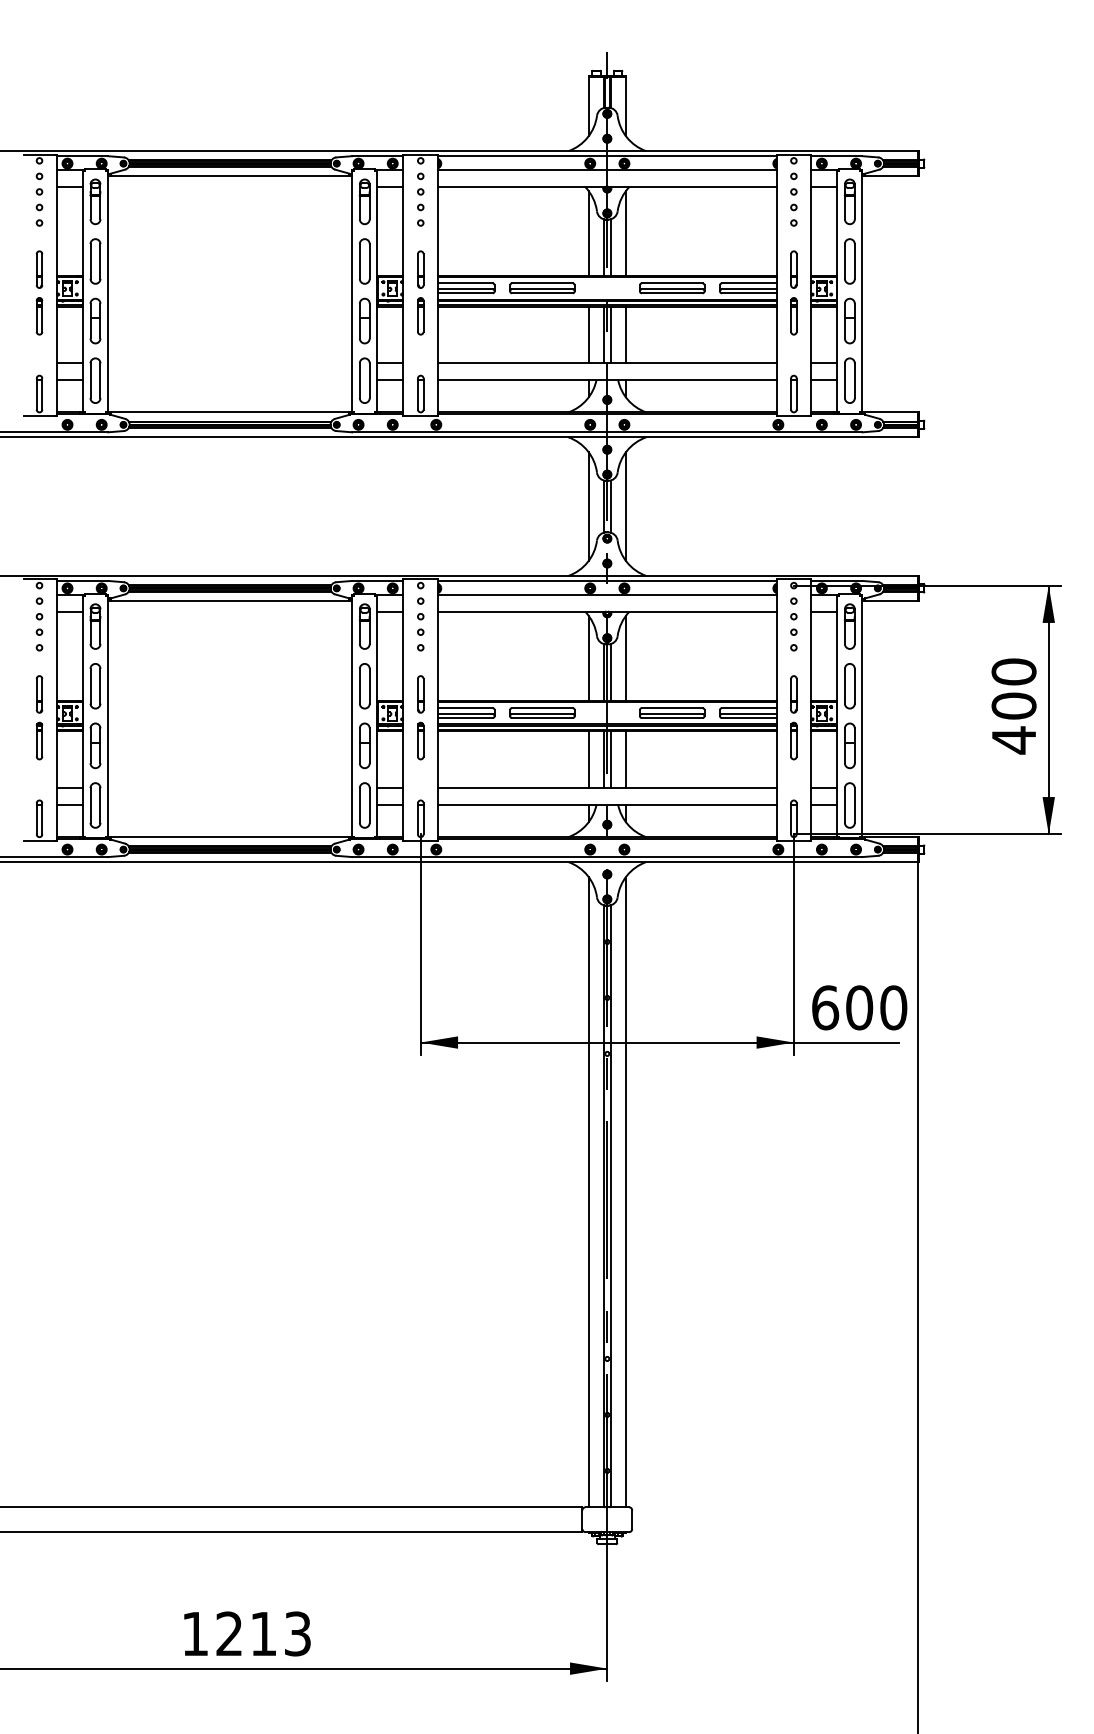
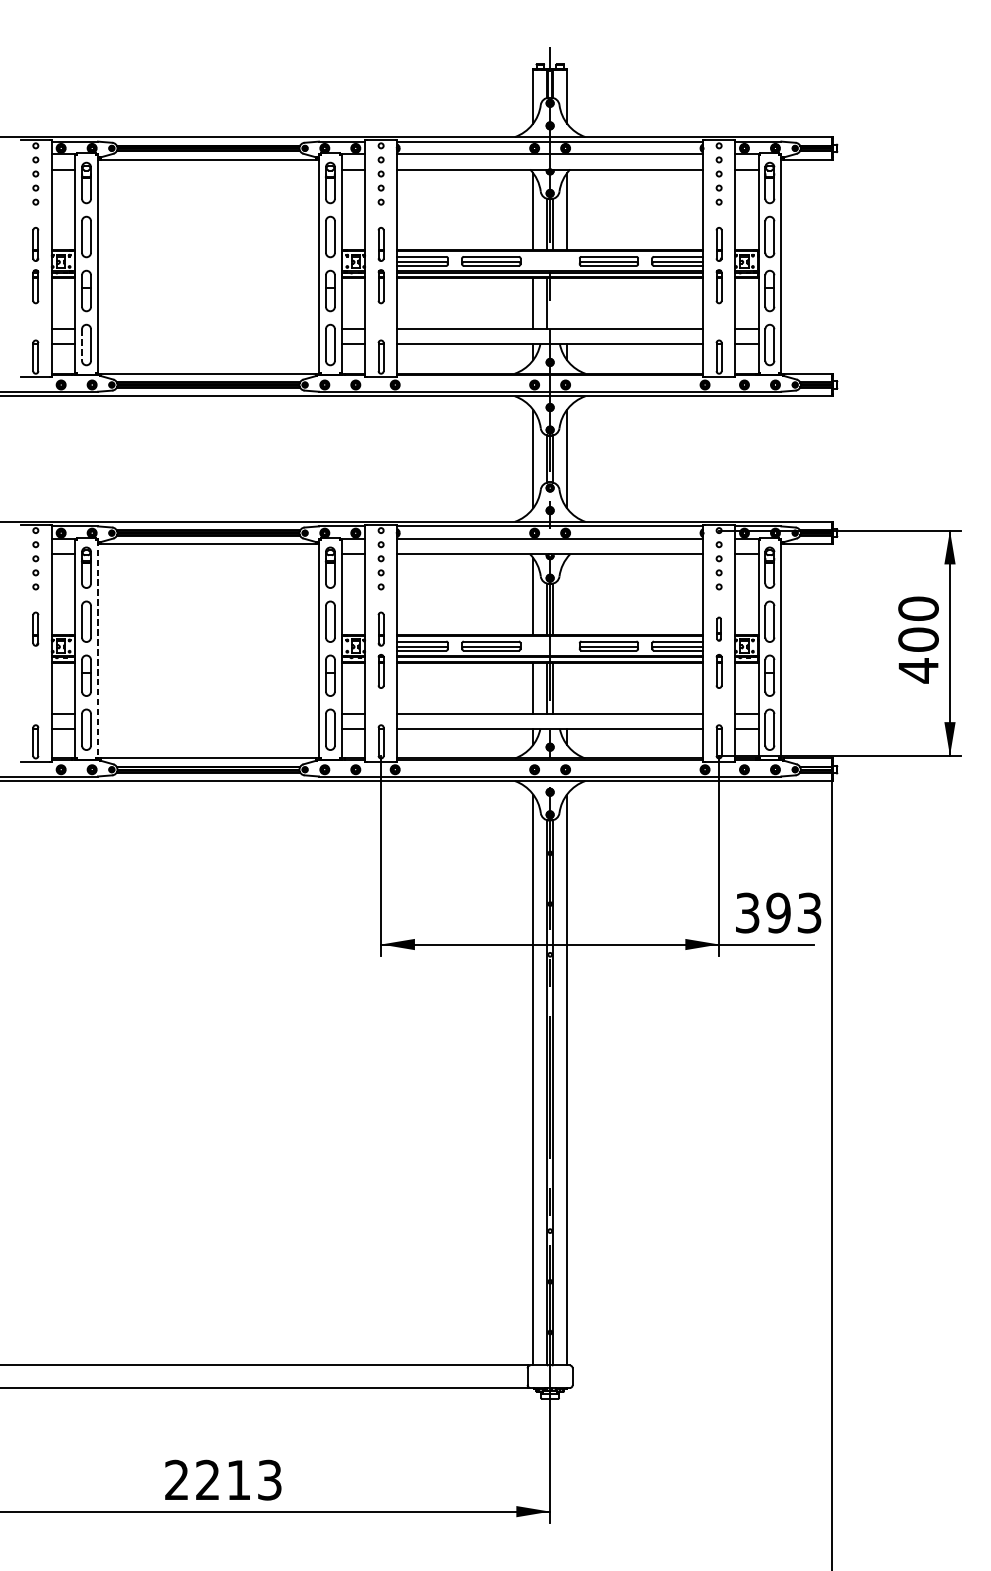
line: (610, 334) -> (553, 303), removed
line: (625, 334) -> (566, 303), removed
line: (90, 381) -> (82, 345), solid -> dashed
line: (625, 657) -> (566, 595), removed
part: (793, 694) -> (718, 629), size x0.7
line: (107, 716) -> (97, 649), solid -> dashed
part: (39, 740) -> (35, 670), removed
line: (625, 759) -> (566, 688), removed
text: (859, 1007) -> (778, 912), 600 -> 393
text: (194, 1633) -> (176, 1479), 1213 -> 2213

